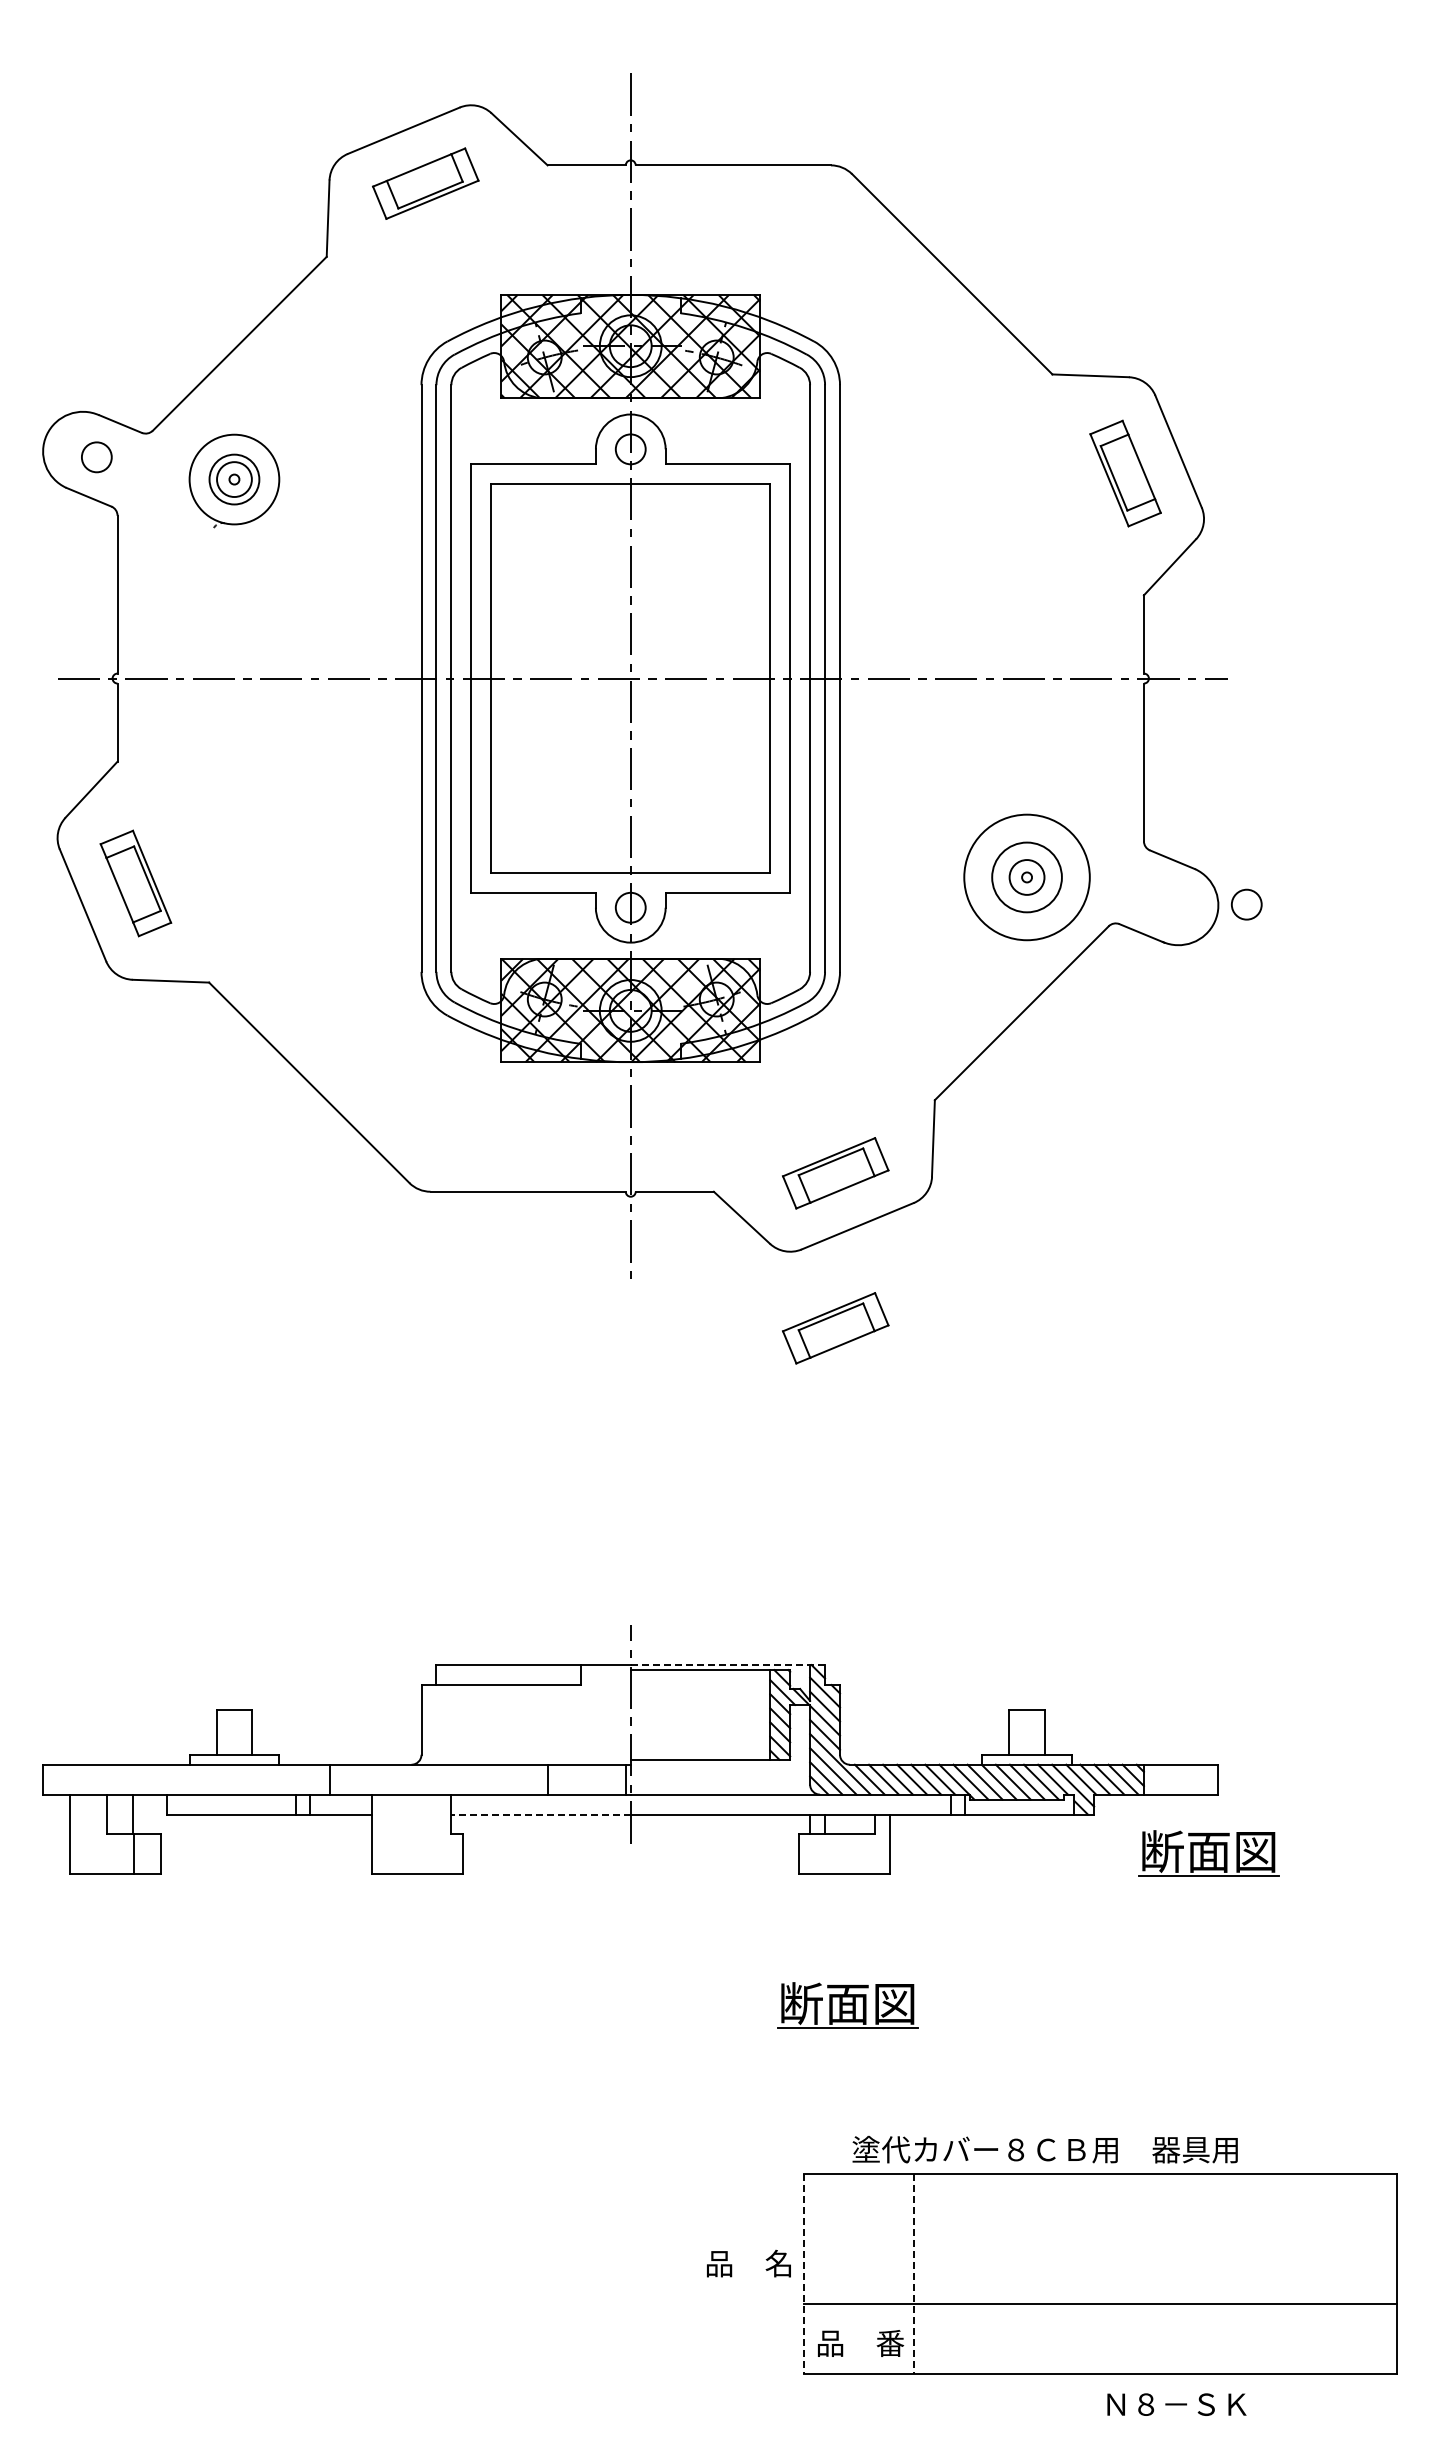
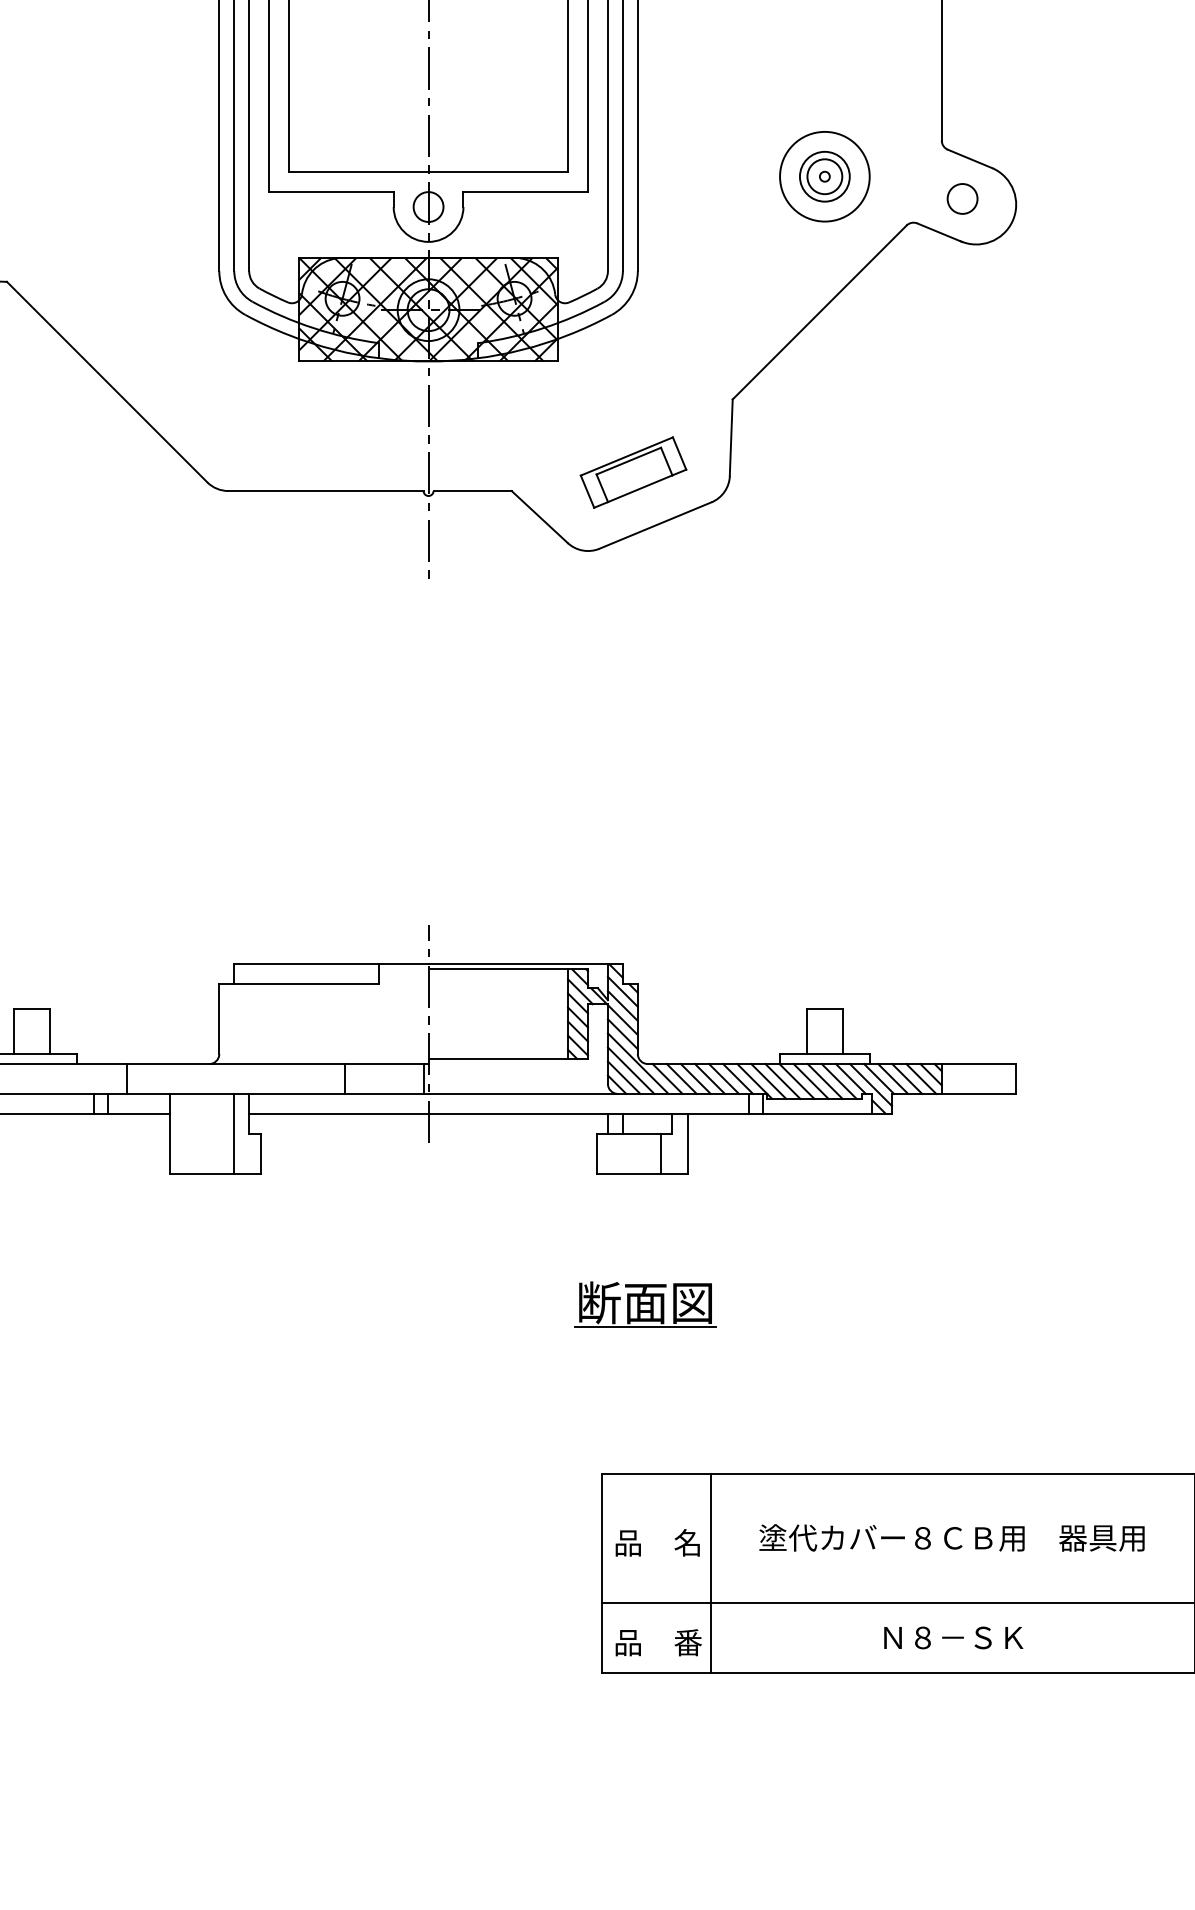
circle: (1026, 877) -> (824, 176), size x0.71
circle: (1026, 877) -> (824, 176), size x0.71
circle: (1246, 904) -> (962, 198), moved
part: (835, 1328) -> (633, 627), removed
line: (728, 1665) -> (526, 964), dashed -> solid
line: (541, 1814) -> (339, 1113), dashed -> solid
line: (436, 1834) -> (234, 1133), added
part: (1208, 1853) -> (1006, 1152), removed
line: (863, 1854) -> (661, 1153), added
text: (1044, 2149) -> (951, 1537), moved
text: (748, 2263) -> (657, 1542), moved
line: (803, 2273) -> (601, 1572), dashed -> solid
line: (913, 2273) -> (711, 1572), dashed -> solid
text: (1176, 2404) -> (953, 1637), moved

